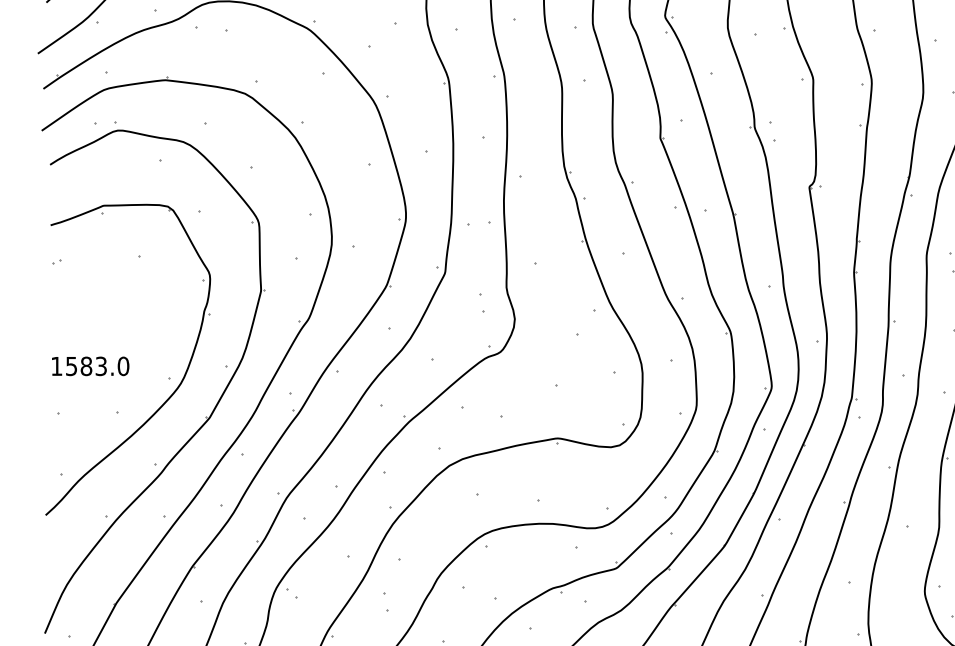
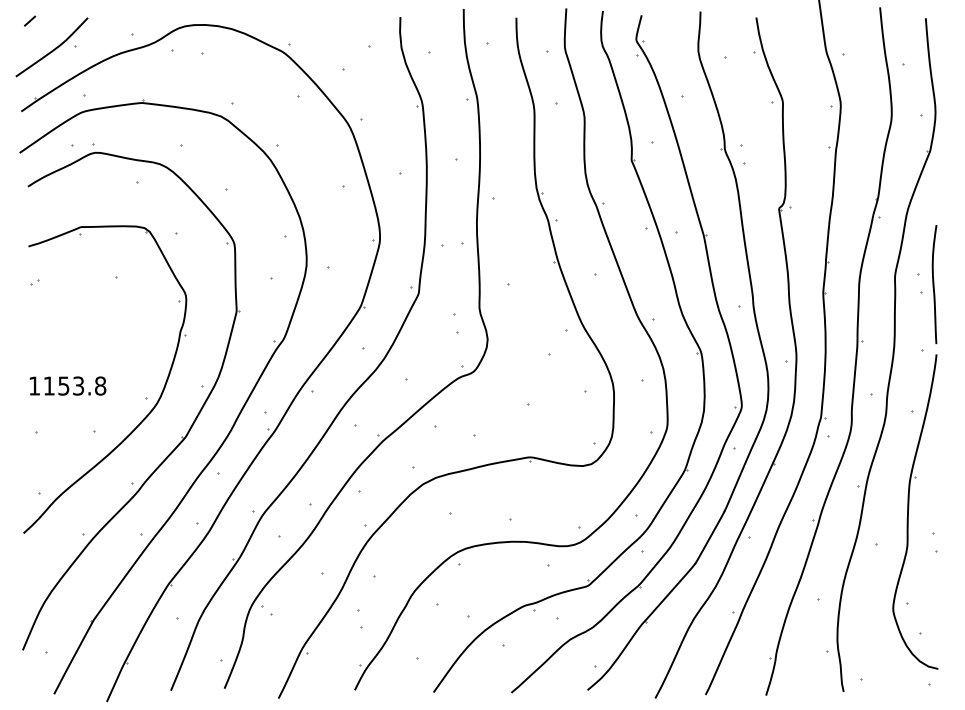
text: (97, 365) -> (74, 385), 1583.0 -> 1153.8

